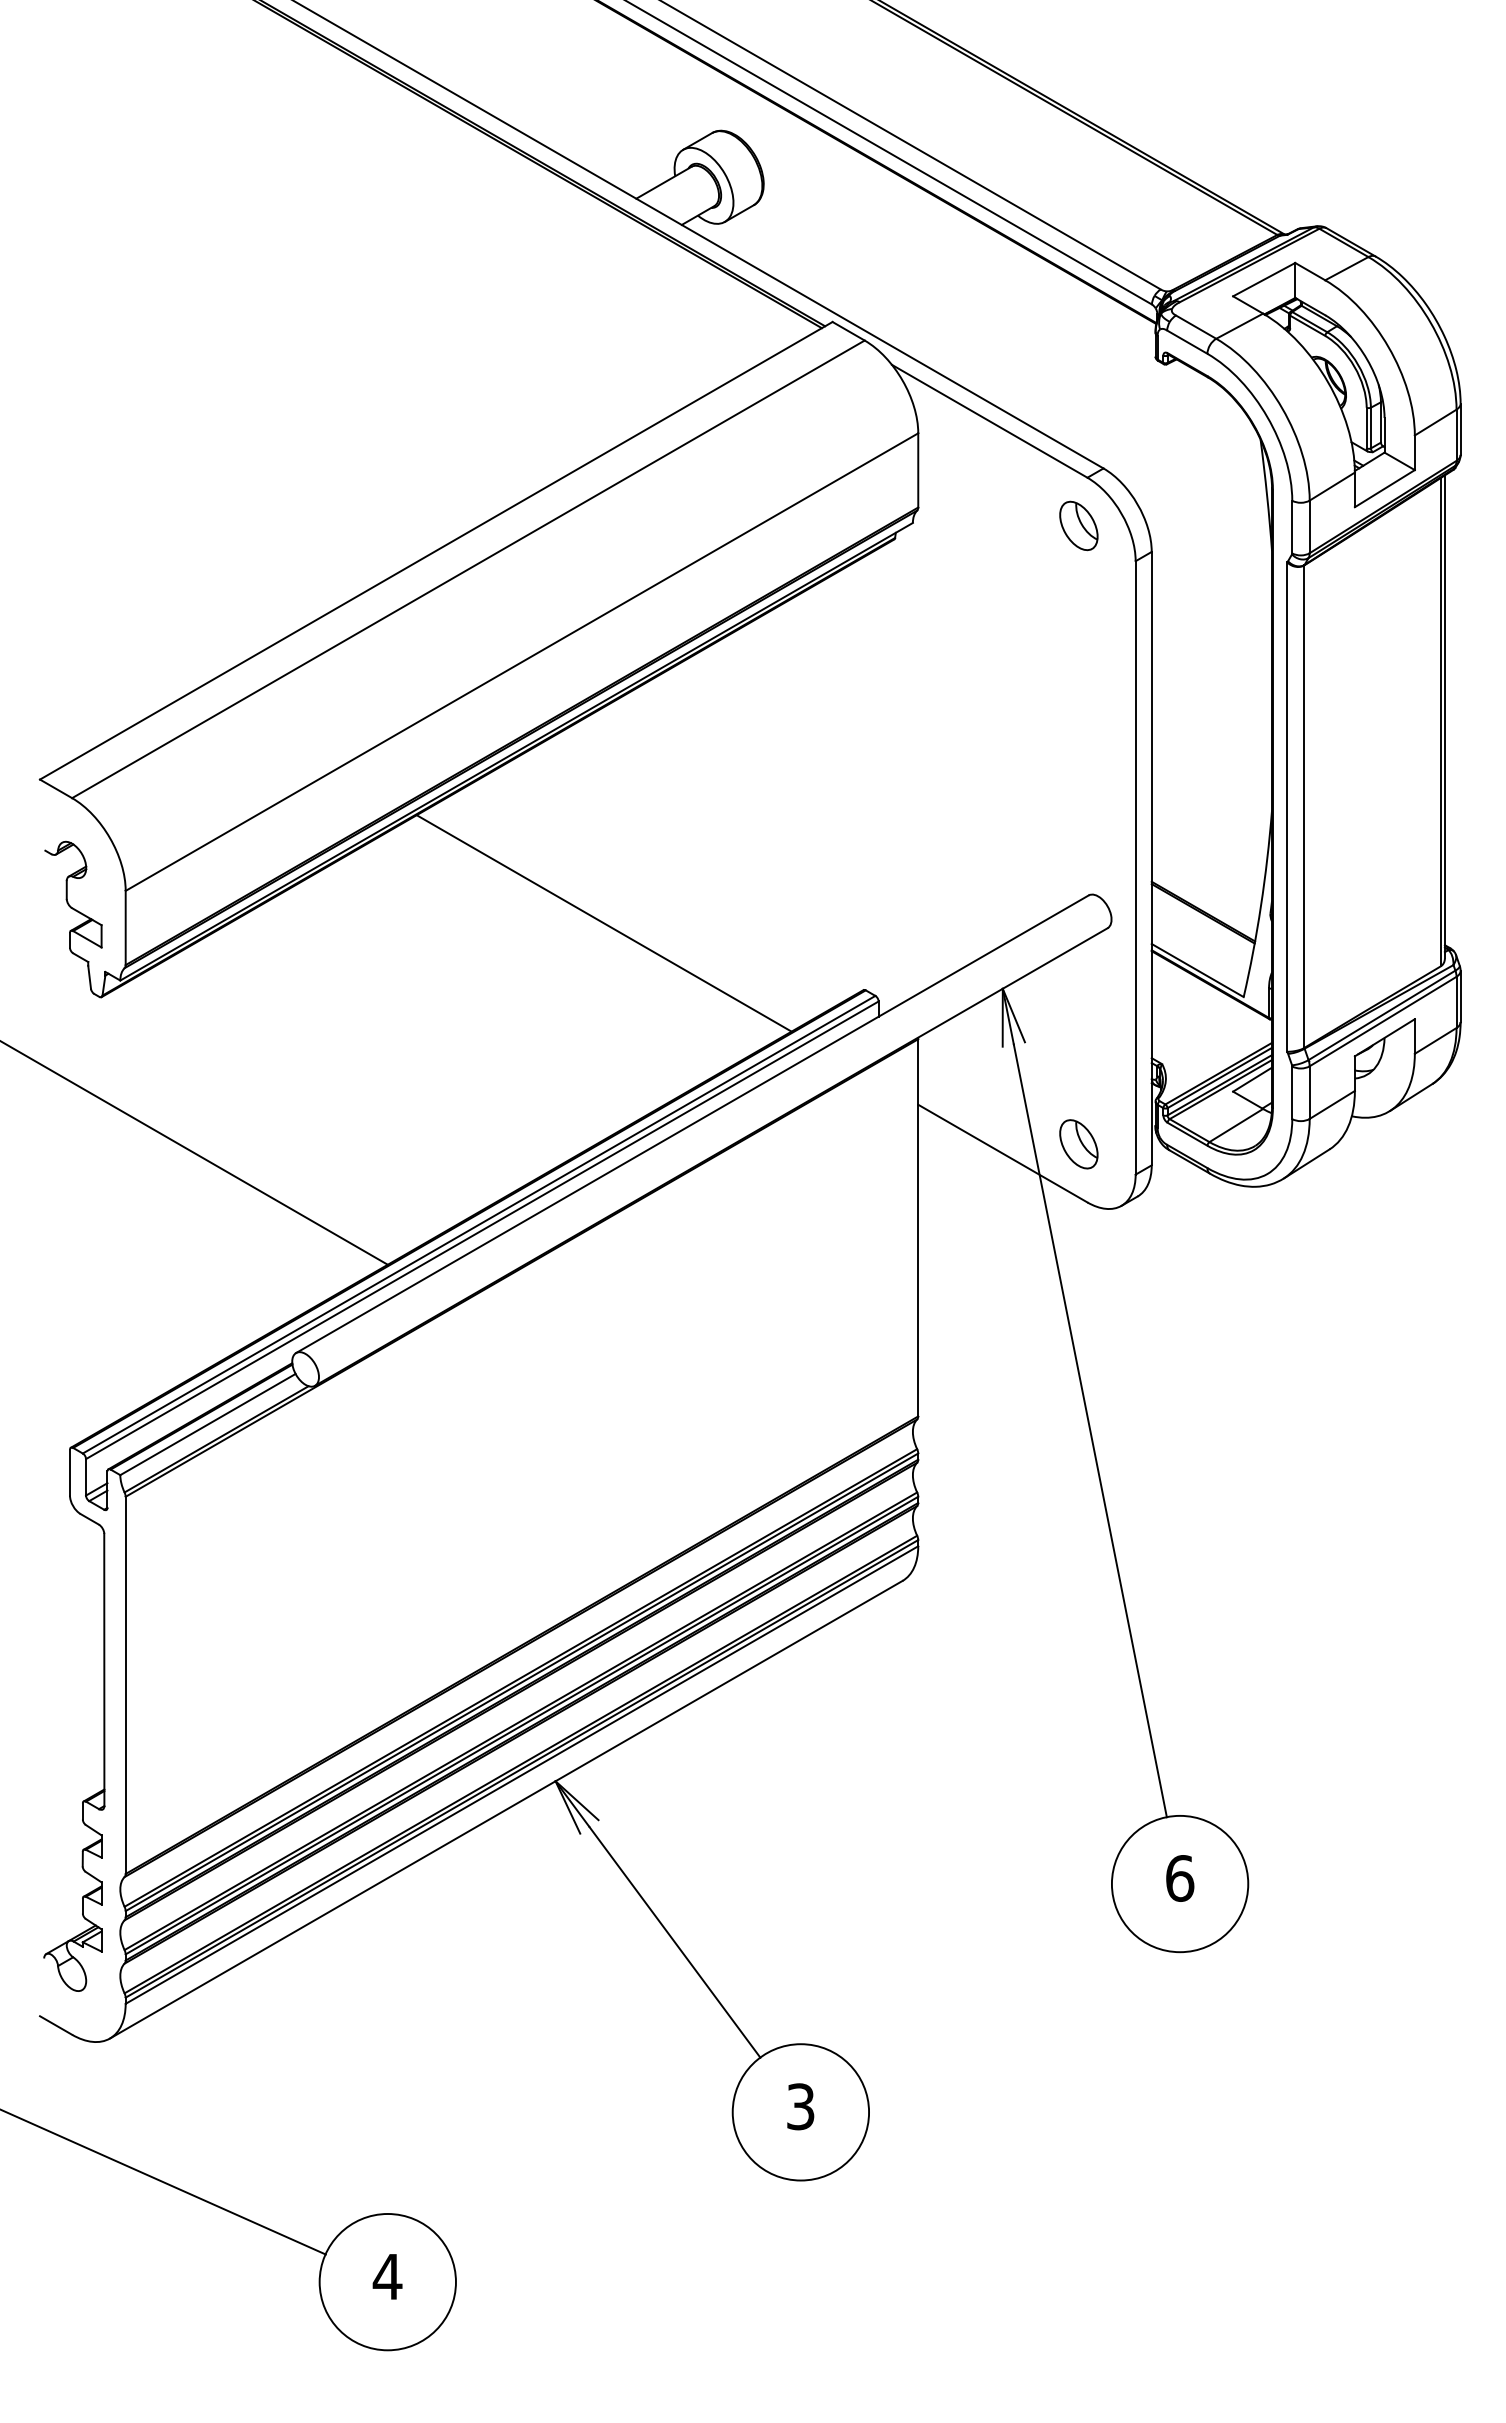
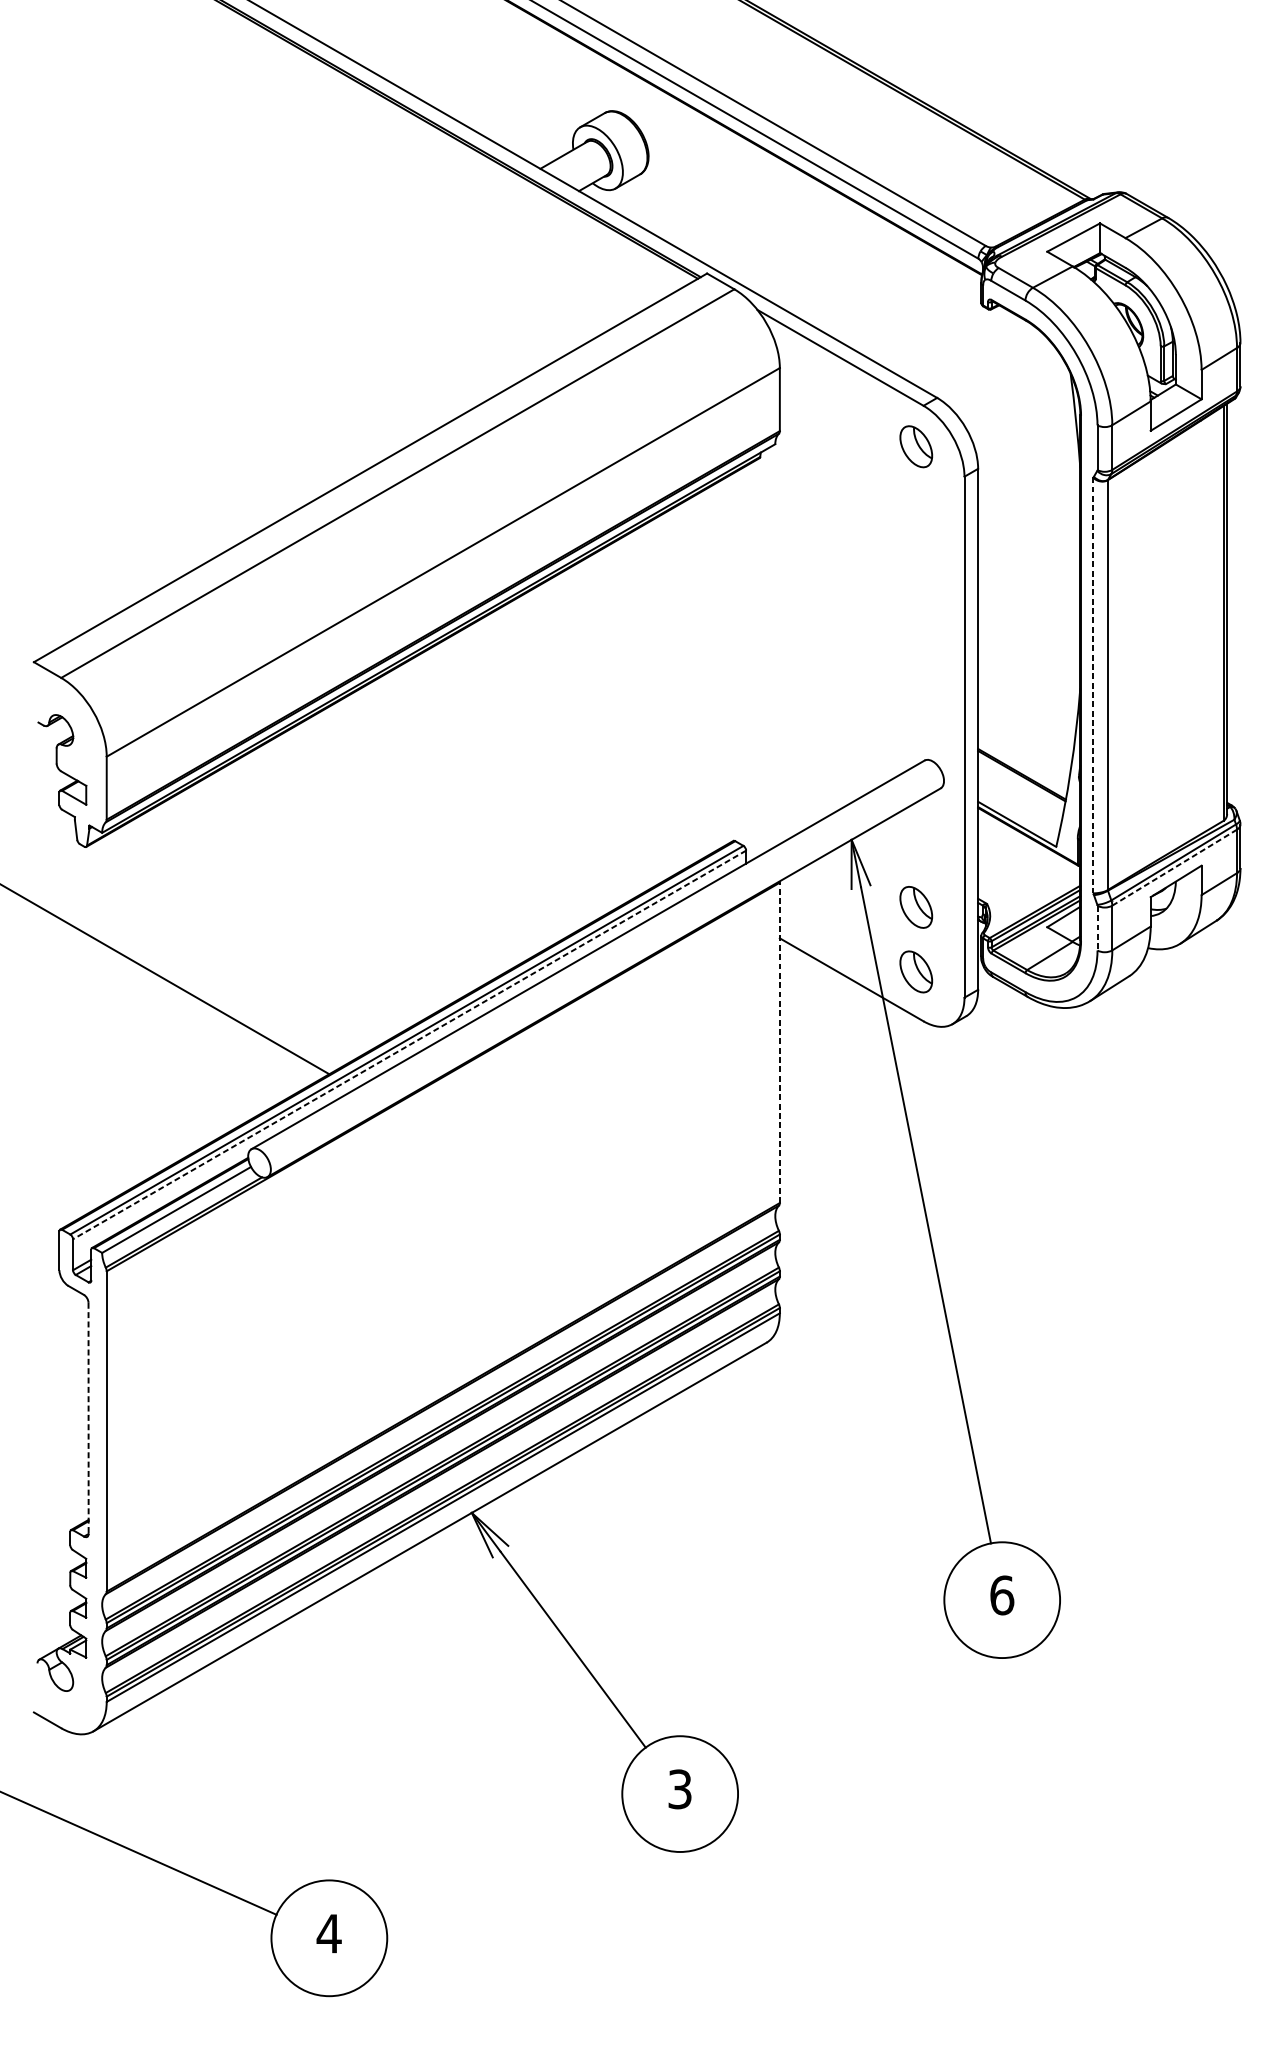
line: (1286, 807) -> (1092, 685), solid -> dashed
line: (603, 923) -> (512, 784), removed
line: (1383, 1021) -> (1174, 867), solid -> dashed
part: (1078, 1068) -> (915, 907), added
line: (1292, 1093) -> (1097, 928), solid -> dashed
line: (918, 1227) -> (780, 1042), solid -> dashed
line: (482, 1230) -> (409, 1045), solid -> dashed
line: (104, 1670) -> (88, 1418), solid -> dashed

